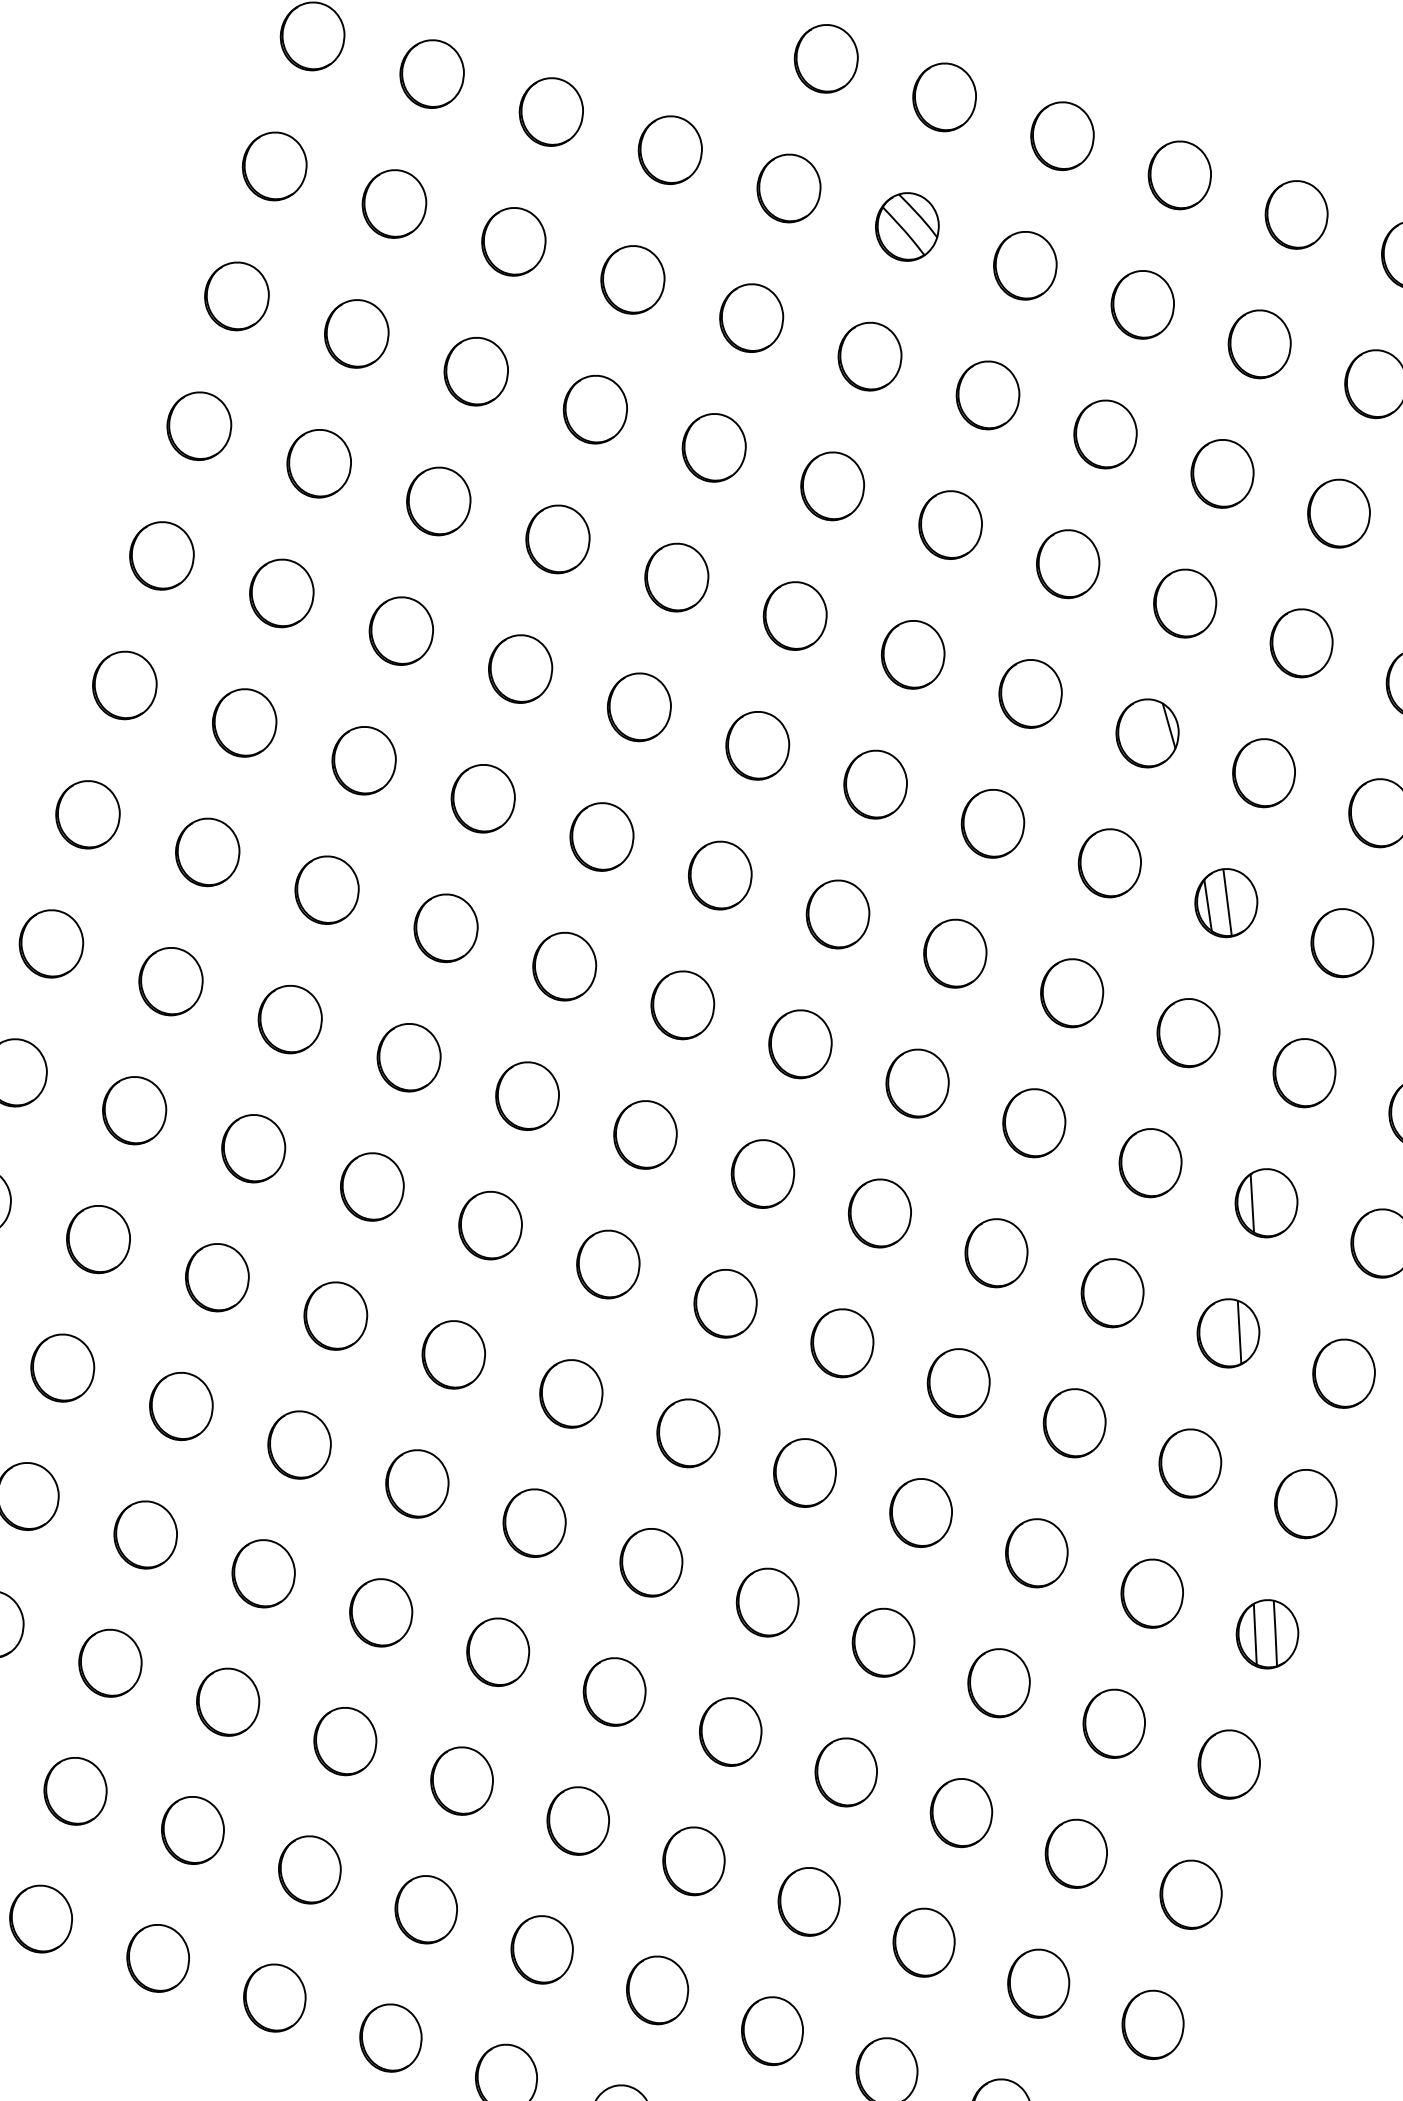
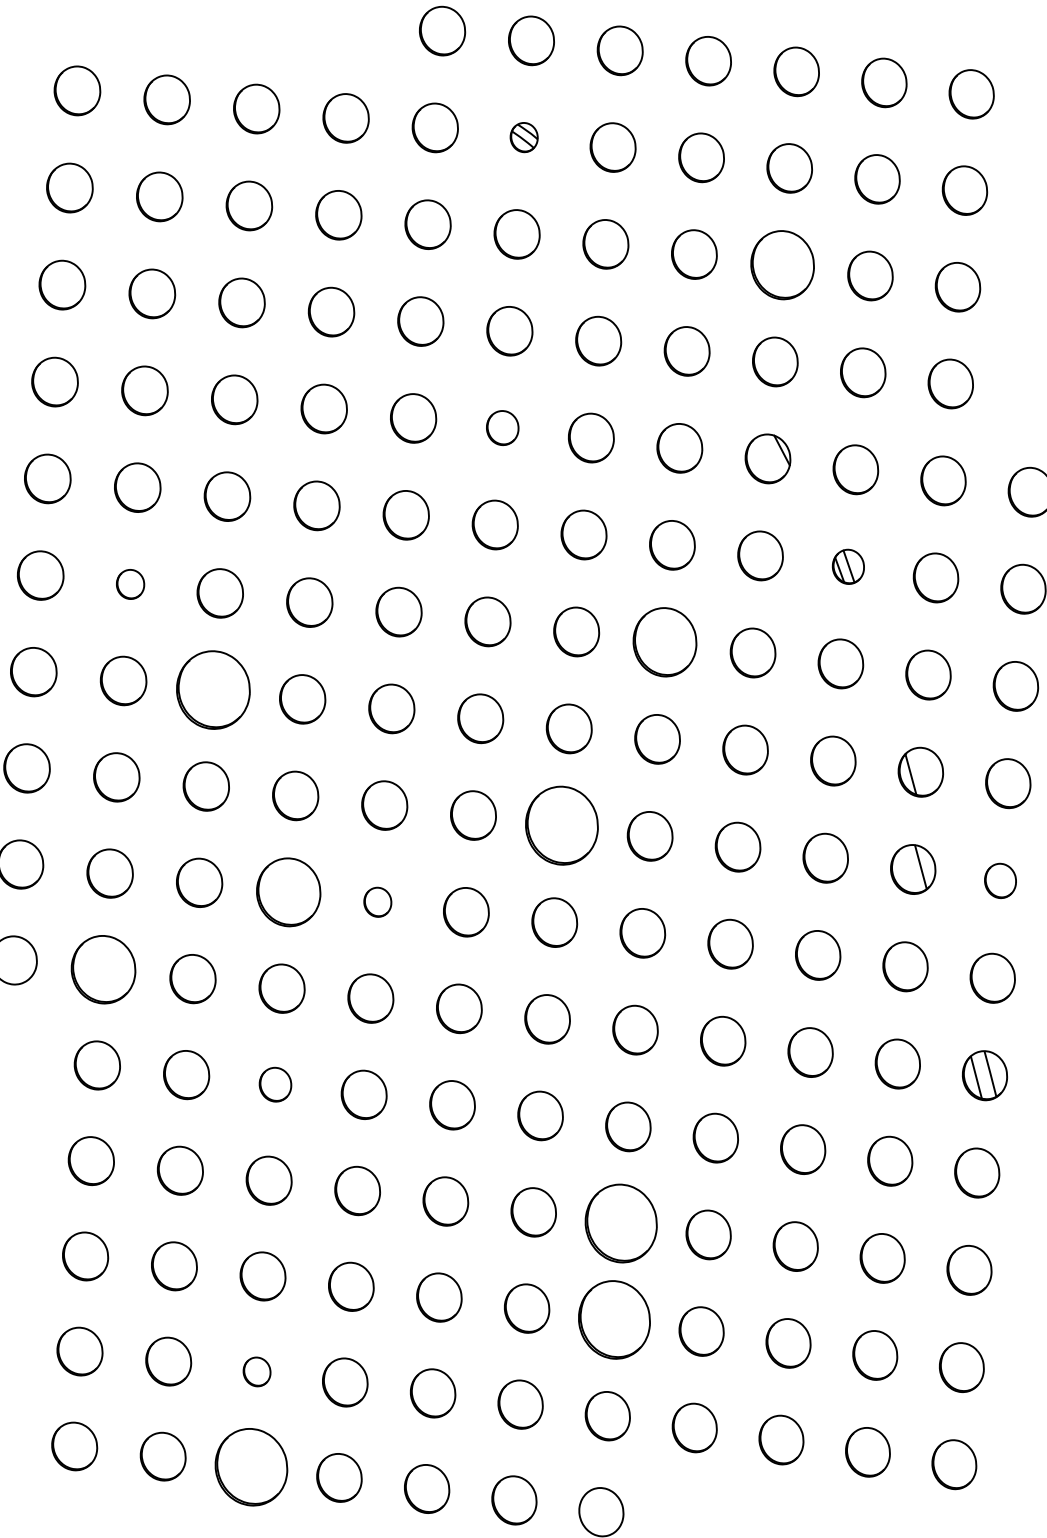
part: (906, 226) -> (523, 137), size x0.6
part: (1222, 472) -> (782, 264), size x1.4
part: (795, 615) -> (502, 427), size x0.7
part: (244, 723) -> (130, 584), size x0.6
part: (326, 889) -> (212, 689), size x1.6
part: (1226, 902) -> (848, 566), size x0.7
part: (954, 953) -> (664, 642), size x1.4
part: (762, 1173) -> (561, 825), size x1.6
part: (371, 1187) -> (288, 892), size x1.4
part: (490, 1225) -> (377, 902), size x0.6
part: (98, 1239) -> (103, 969), size x1.4
part: (1344, 1373) -> (1000, 880), size x0.7
part: (299, 1444) -> (275, 1084), size x0.7
part: (730, 1732) -> (621, 1223), size x1.6
part: (192, 1829) -> (256, 1371), size x0.6
part: (694, 1860) -> (614, 1319), size x1.6
part: (158, 1957) -> (251, 1466), size x1.6

